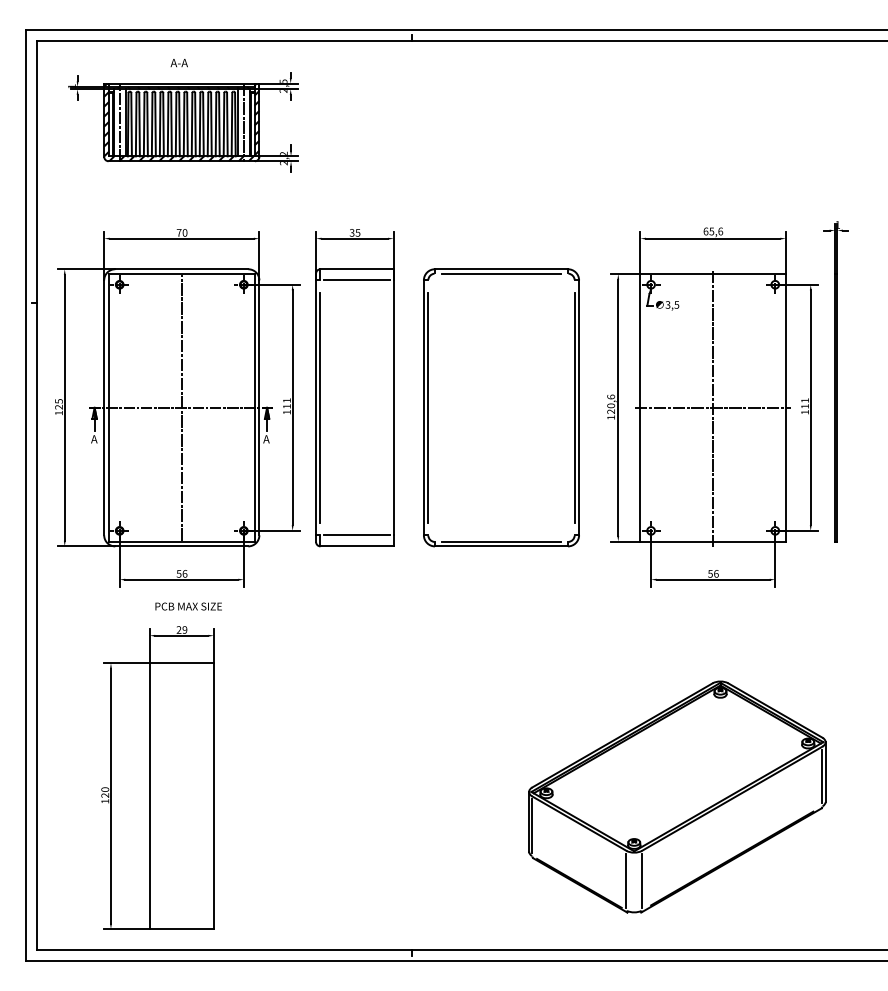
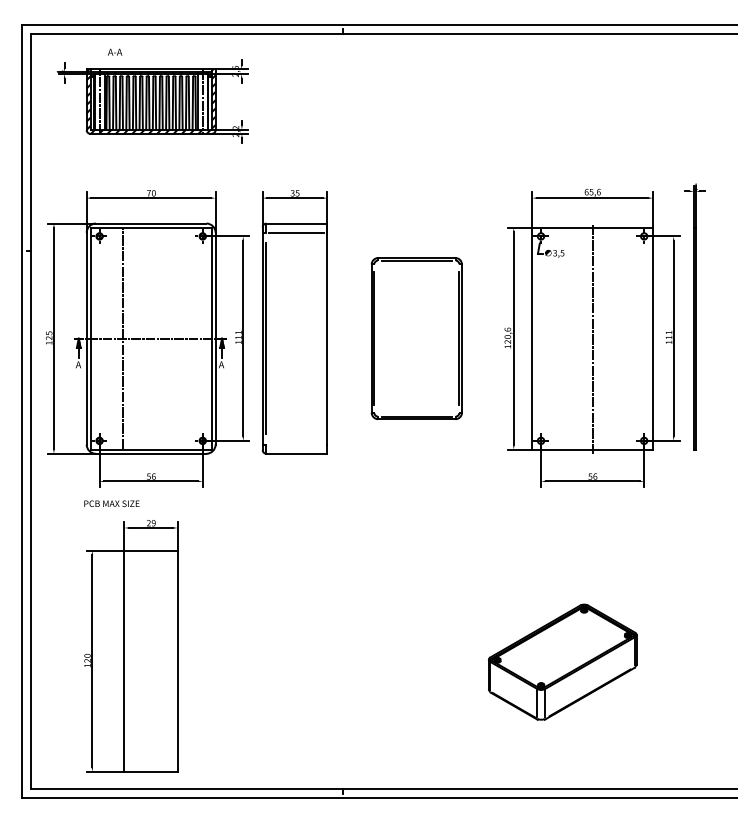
text: (179, 62) -> (115, 51), moved
line: (182, 407) -> (123, 338), moved
part: (501, 407) -> (416, 338), size x0.7
line: (713, 407) -> (592, 338), removed
line: (356, 535) -> (296, 444), removed
text: (188, 606) -> (111, 503), moved
part: (676, 797) -> (562, 662), size x0.6

